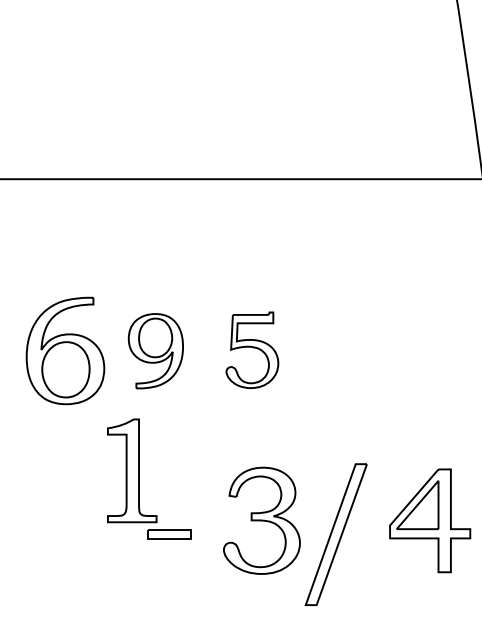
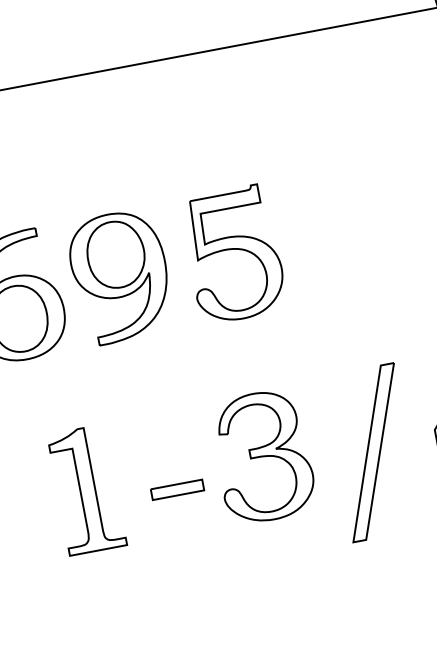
part: (252, 350) -> (234, 254), size x1.43
part: (155, 351) -> (120, 277), size x1.43
part: (132, 470) -> (87, 489), moved
part: (261, 520) -> (262, 456), moved

